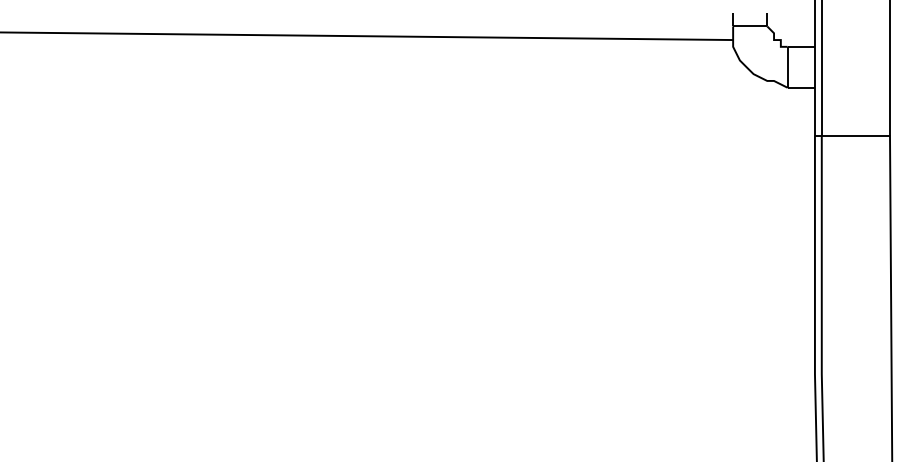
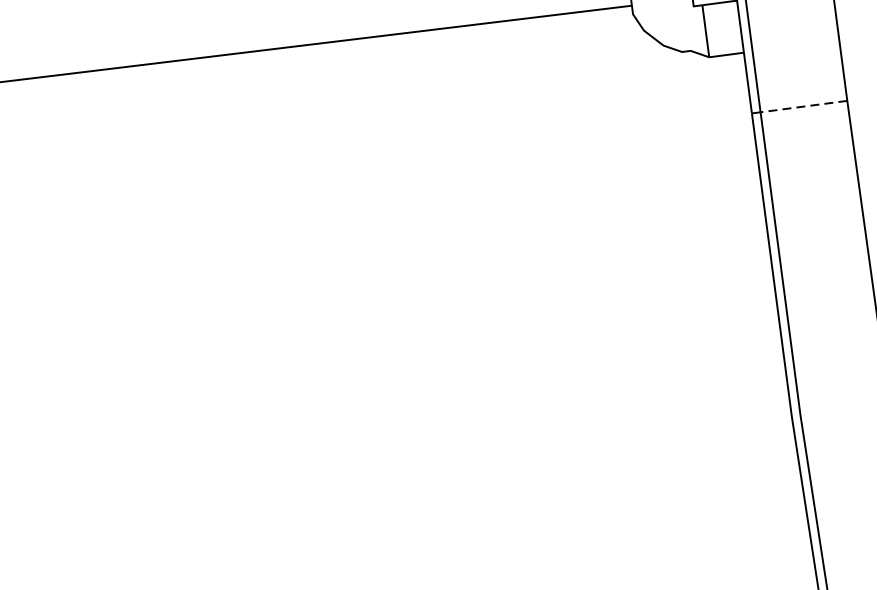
line: (855, 135) -> (803, 106), solid -> dashed

